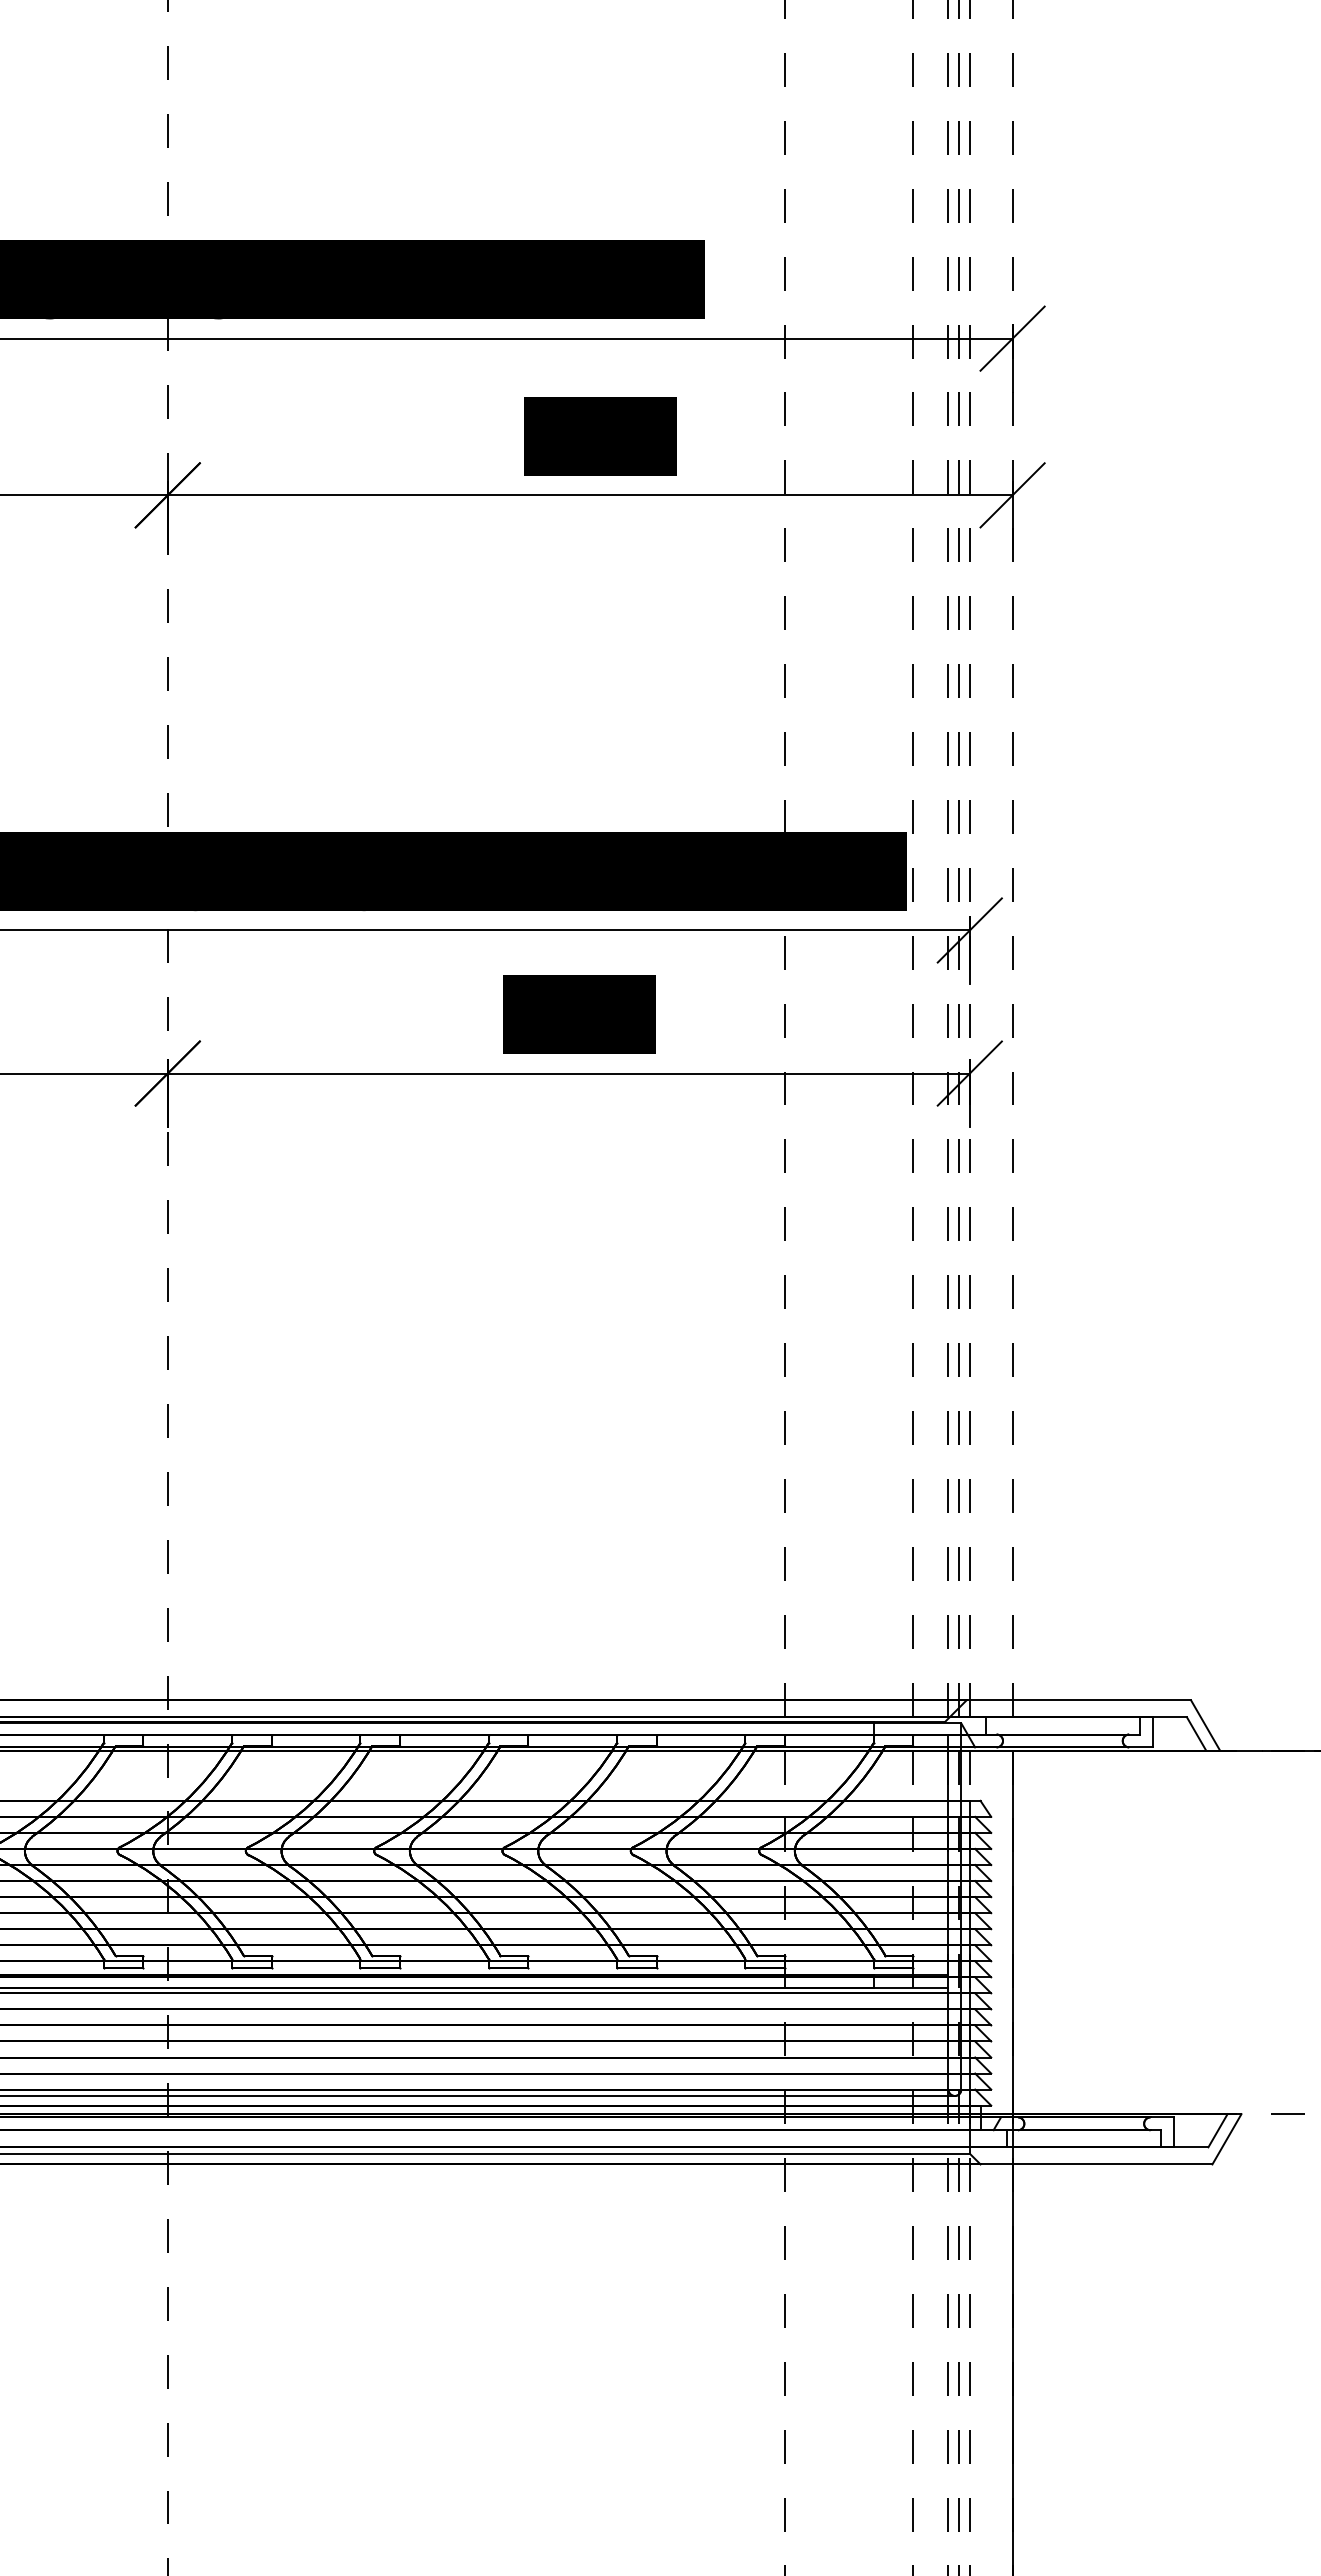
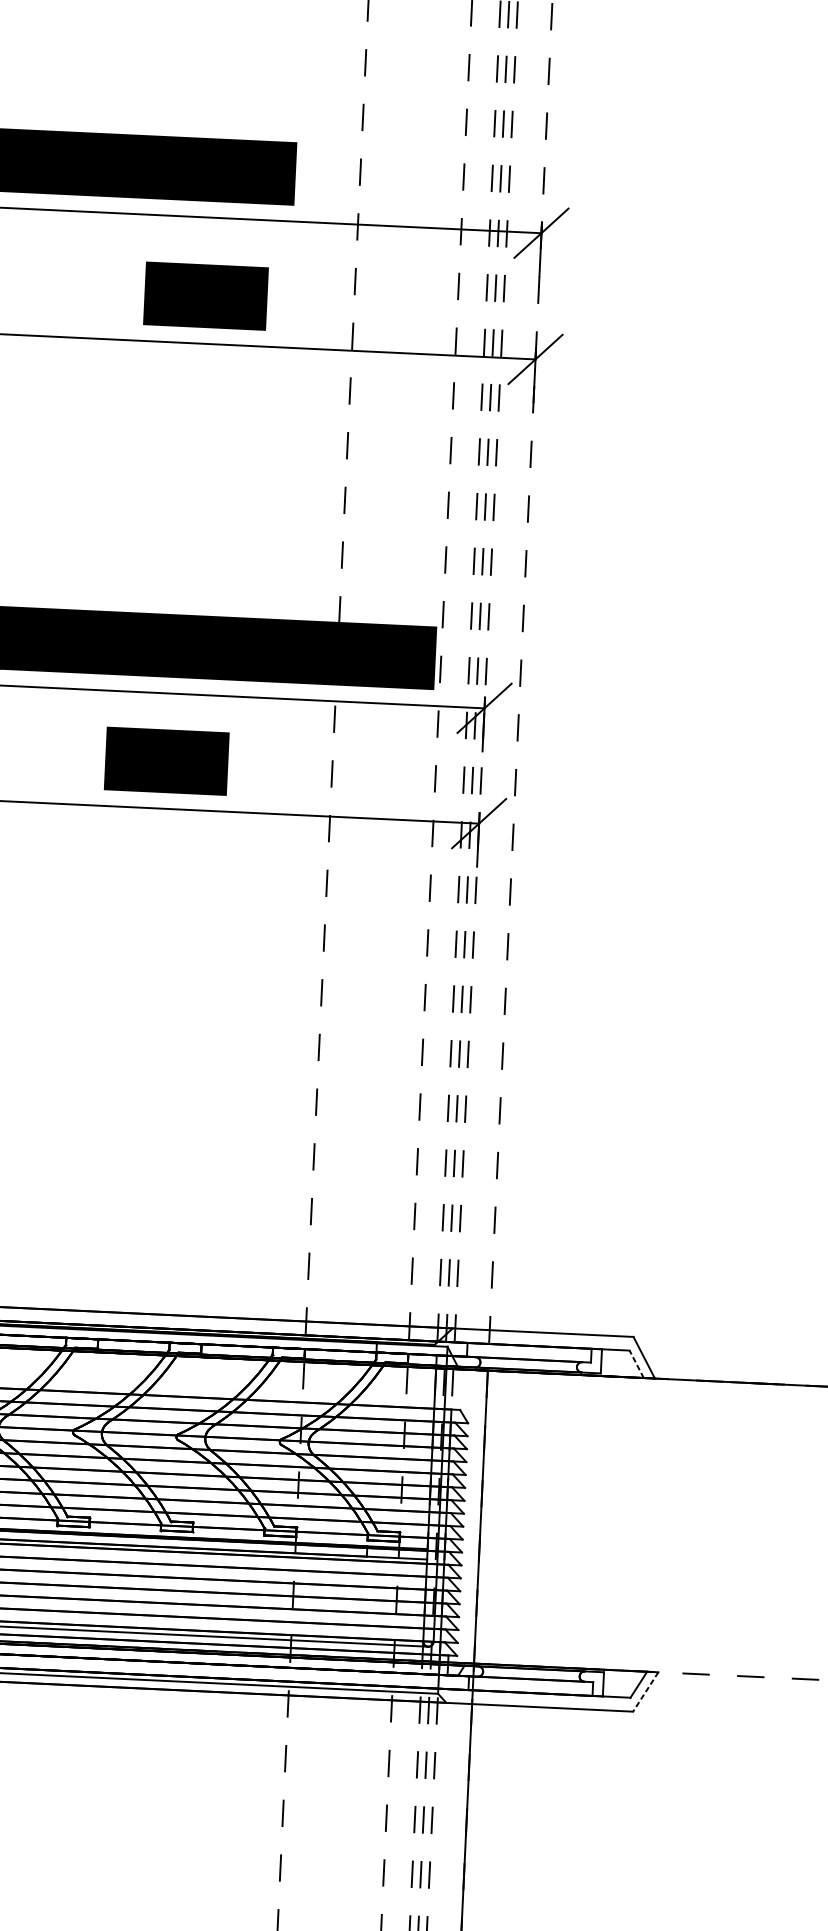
line: (1196, 1733) -> (636, 1363), solid -> dashed
line: (1226, 2139) -> (645, 1692), solid -> dashed

